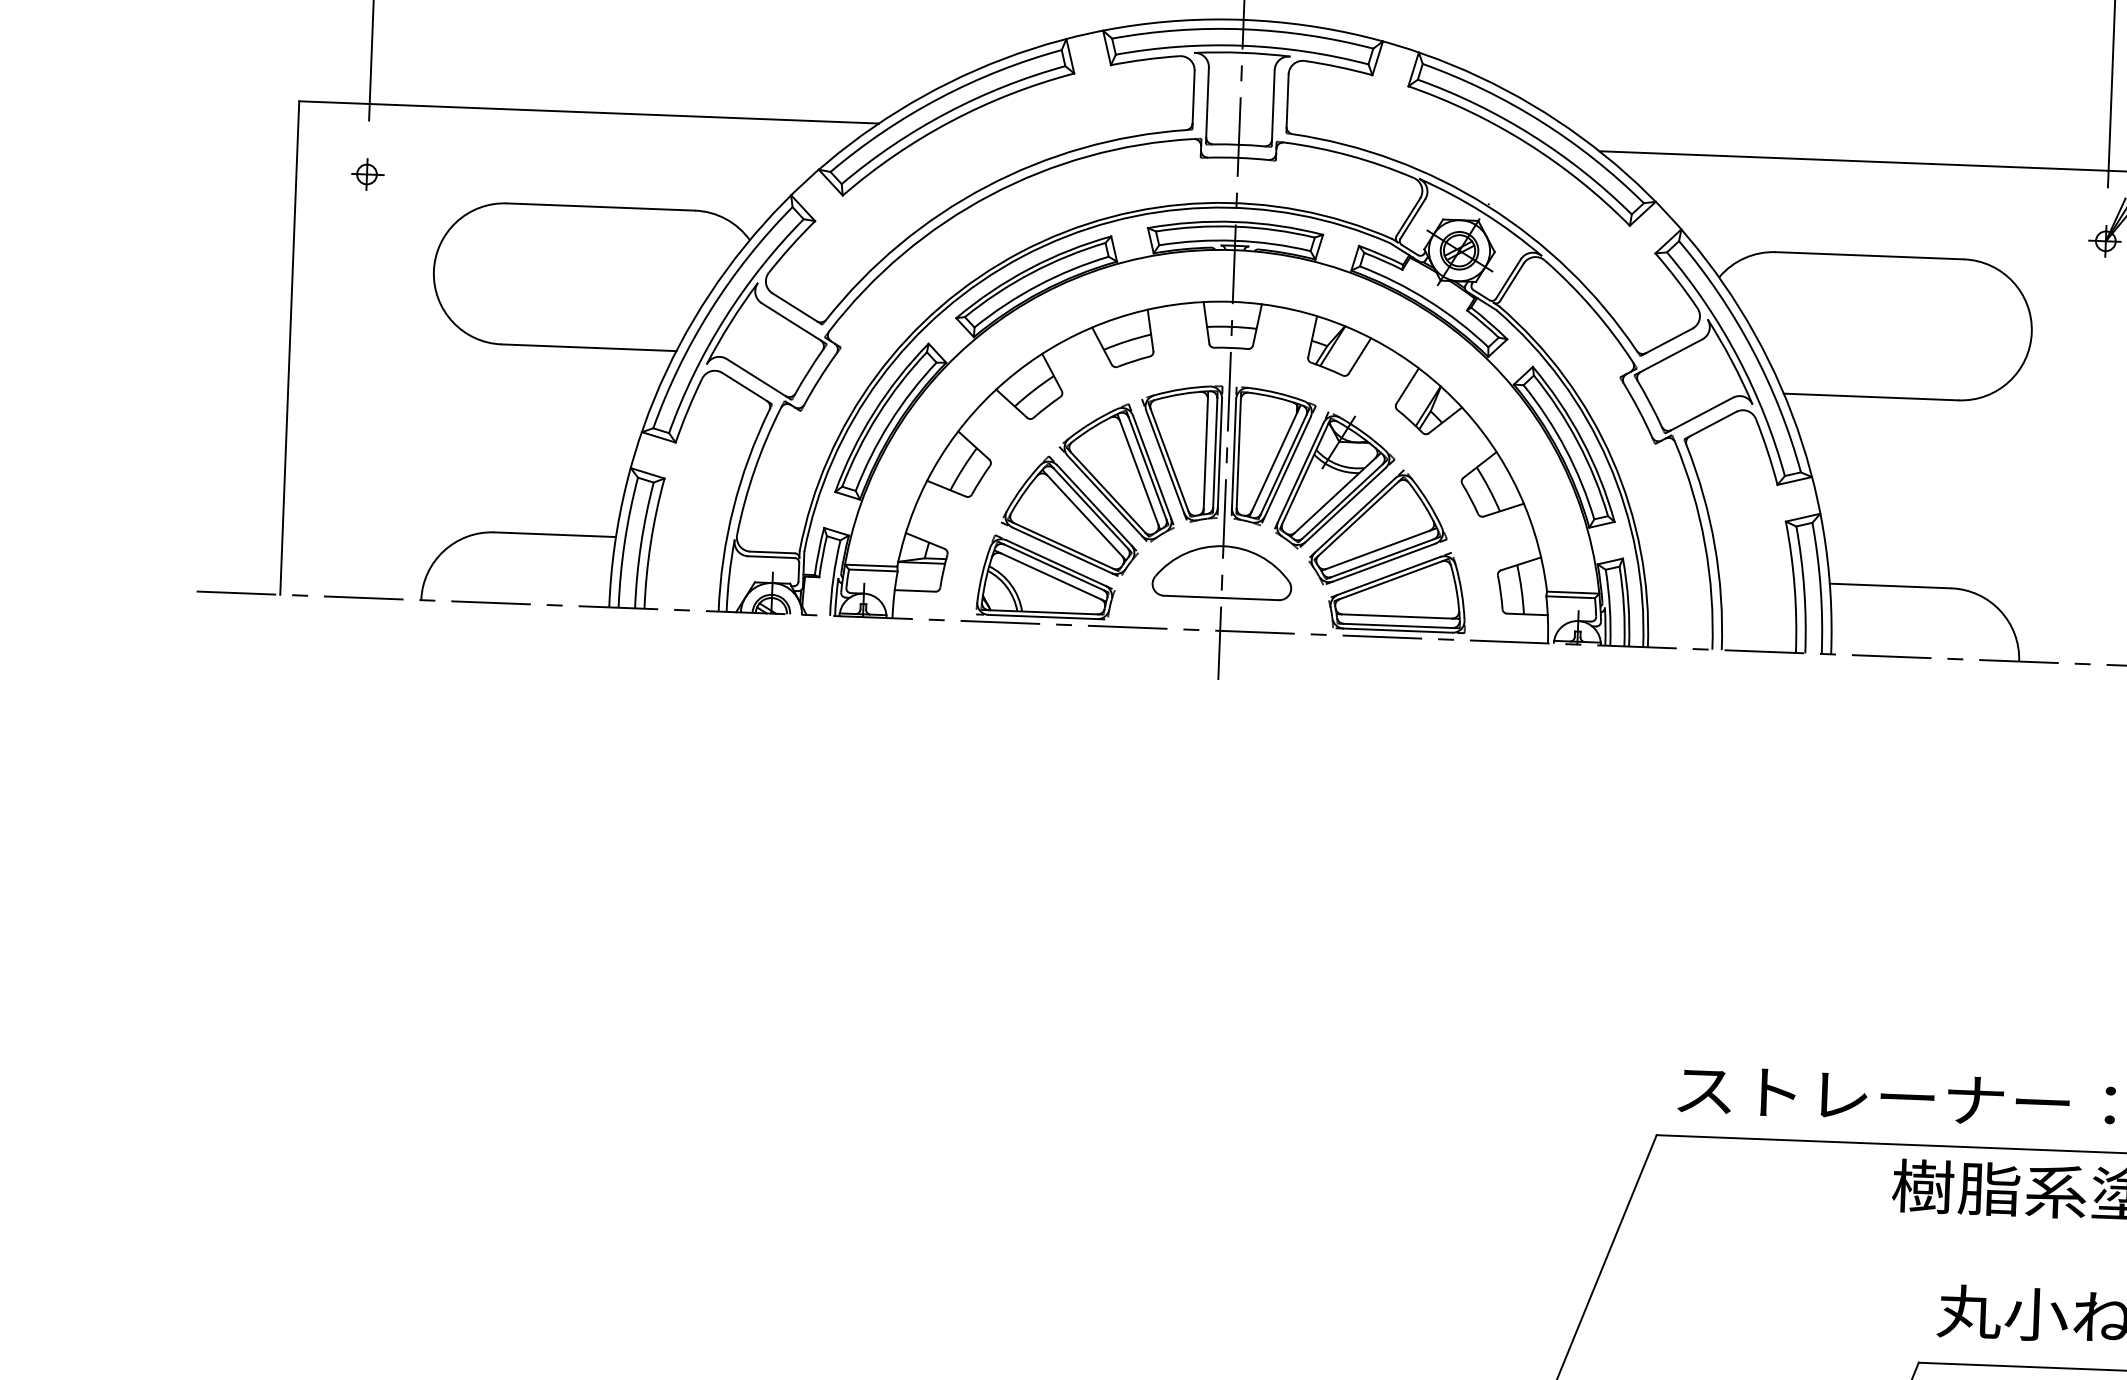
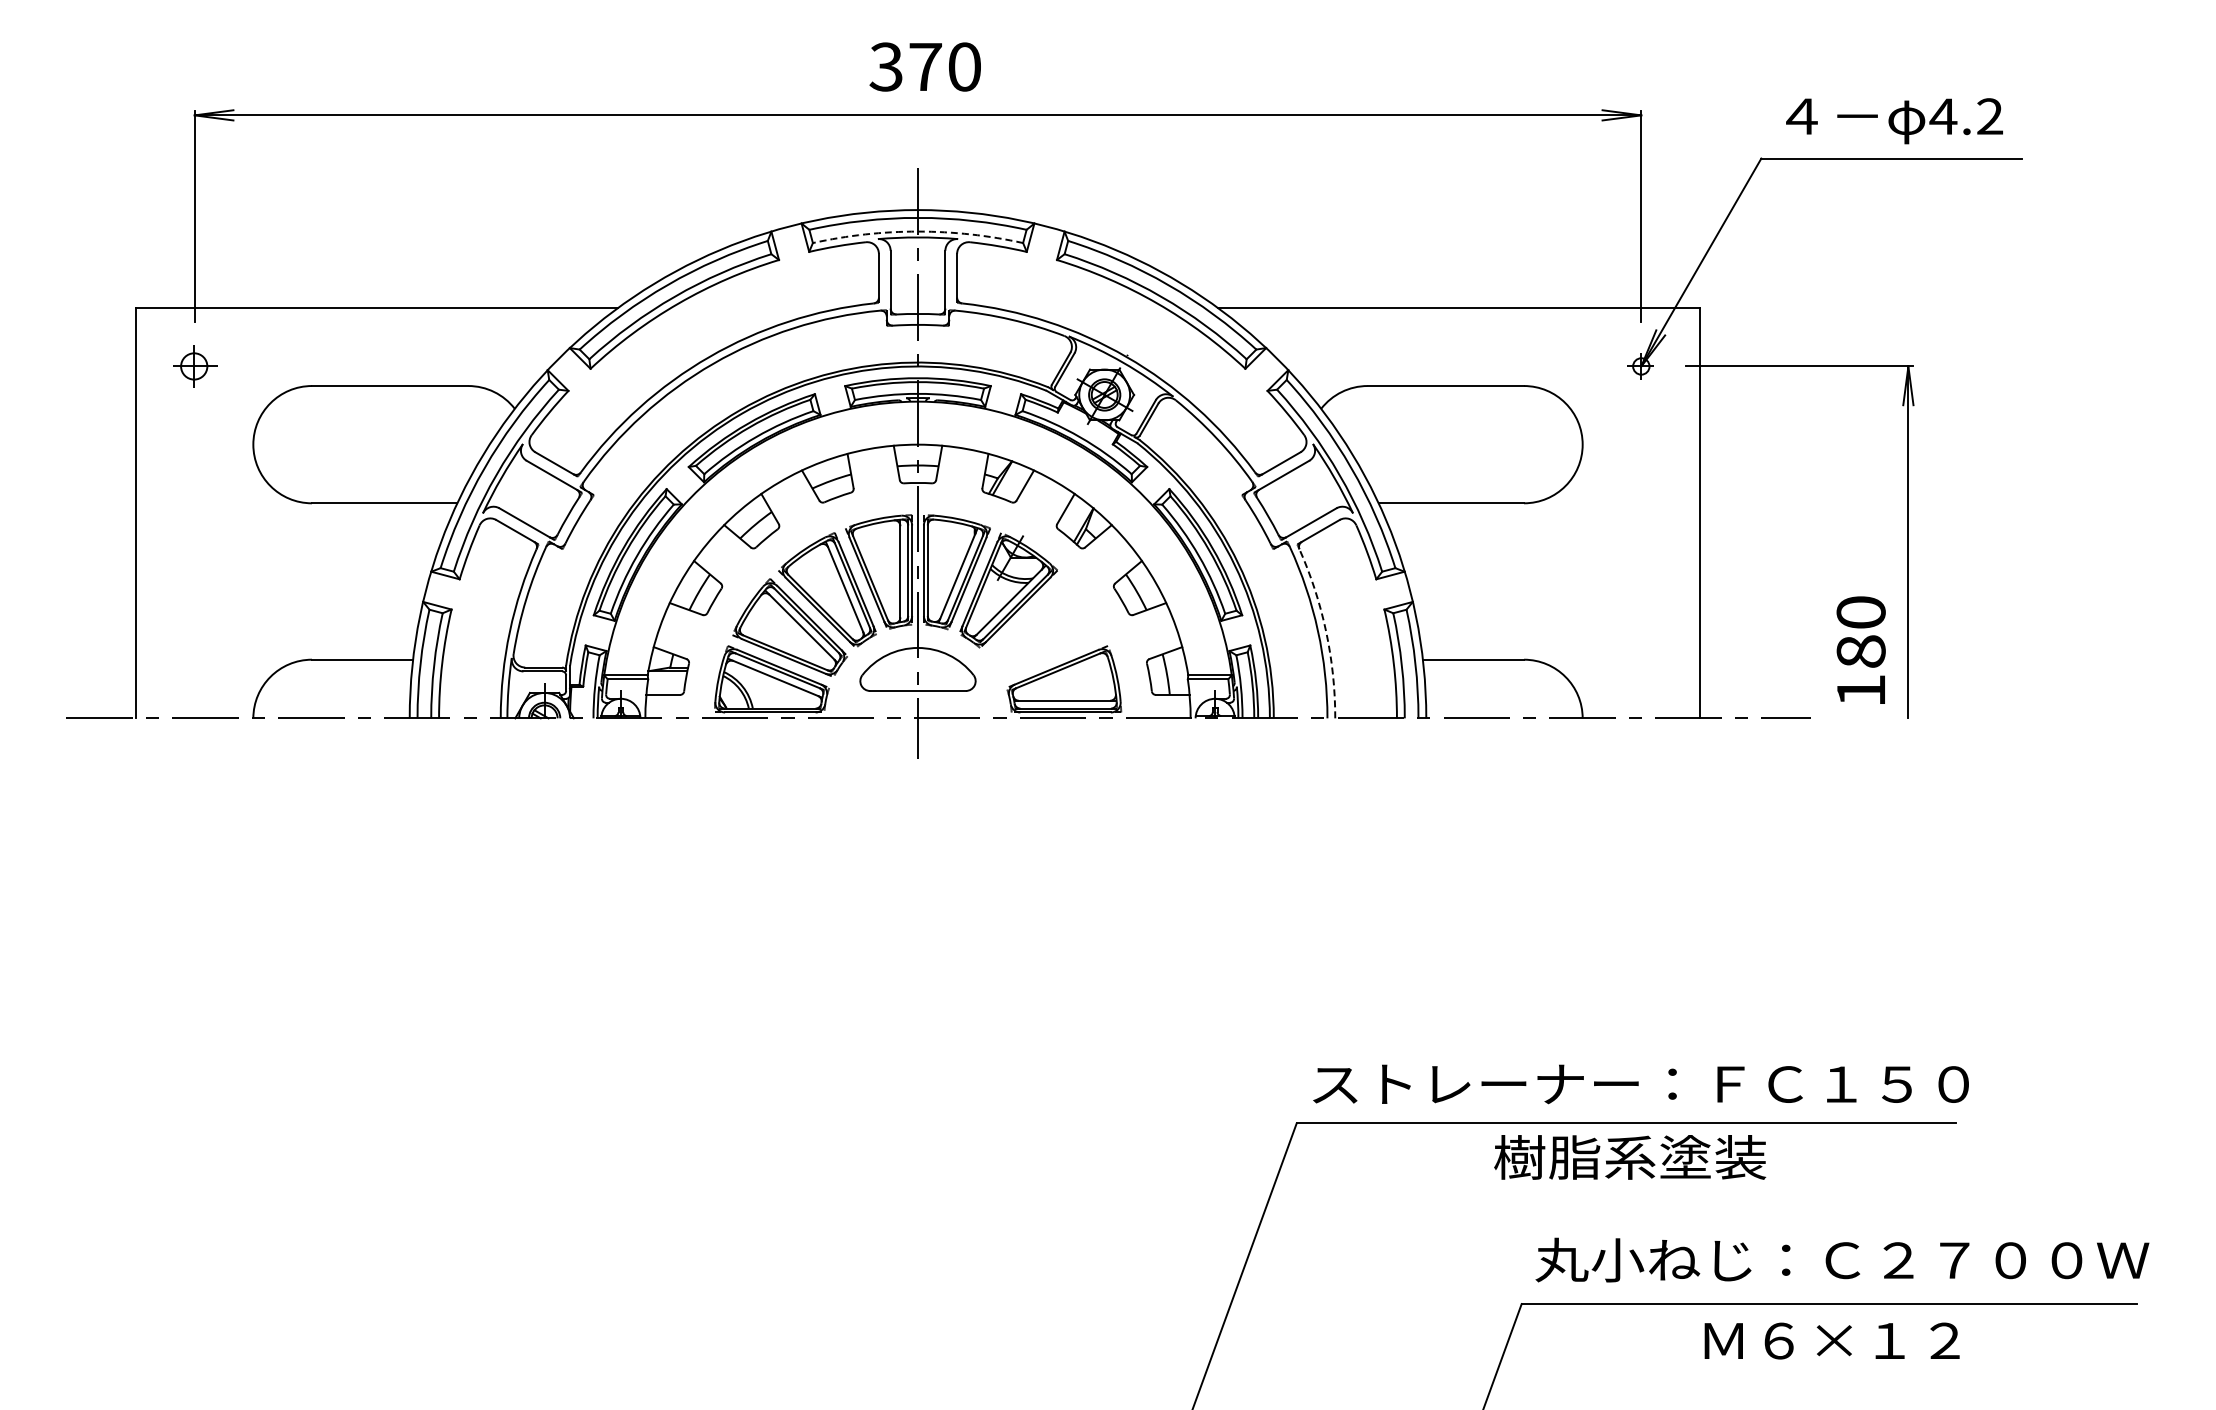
arc: (1243, 45) -> (918, 231), solid -> dashed
part: (367, 174) -> (195, 366), size x1.6
part: (1378, 527) -> (1046, 627), removed
arc: (1715, 545) -> (1326, 631), solid -> dashed

